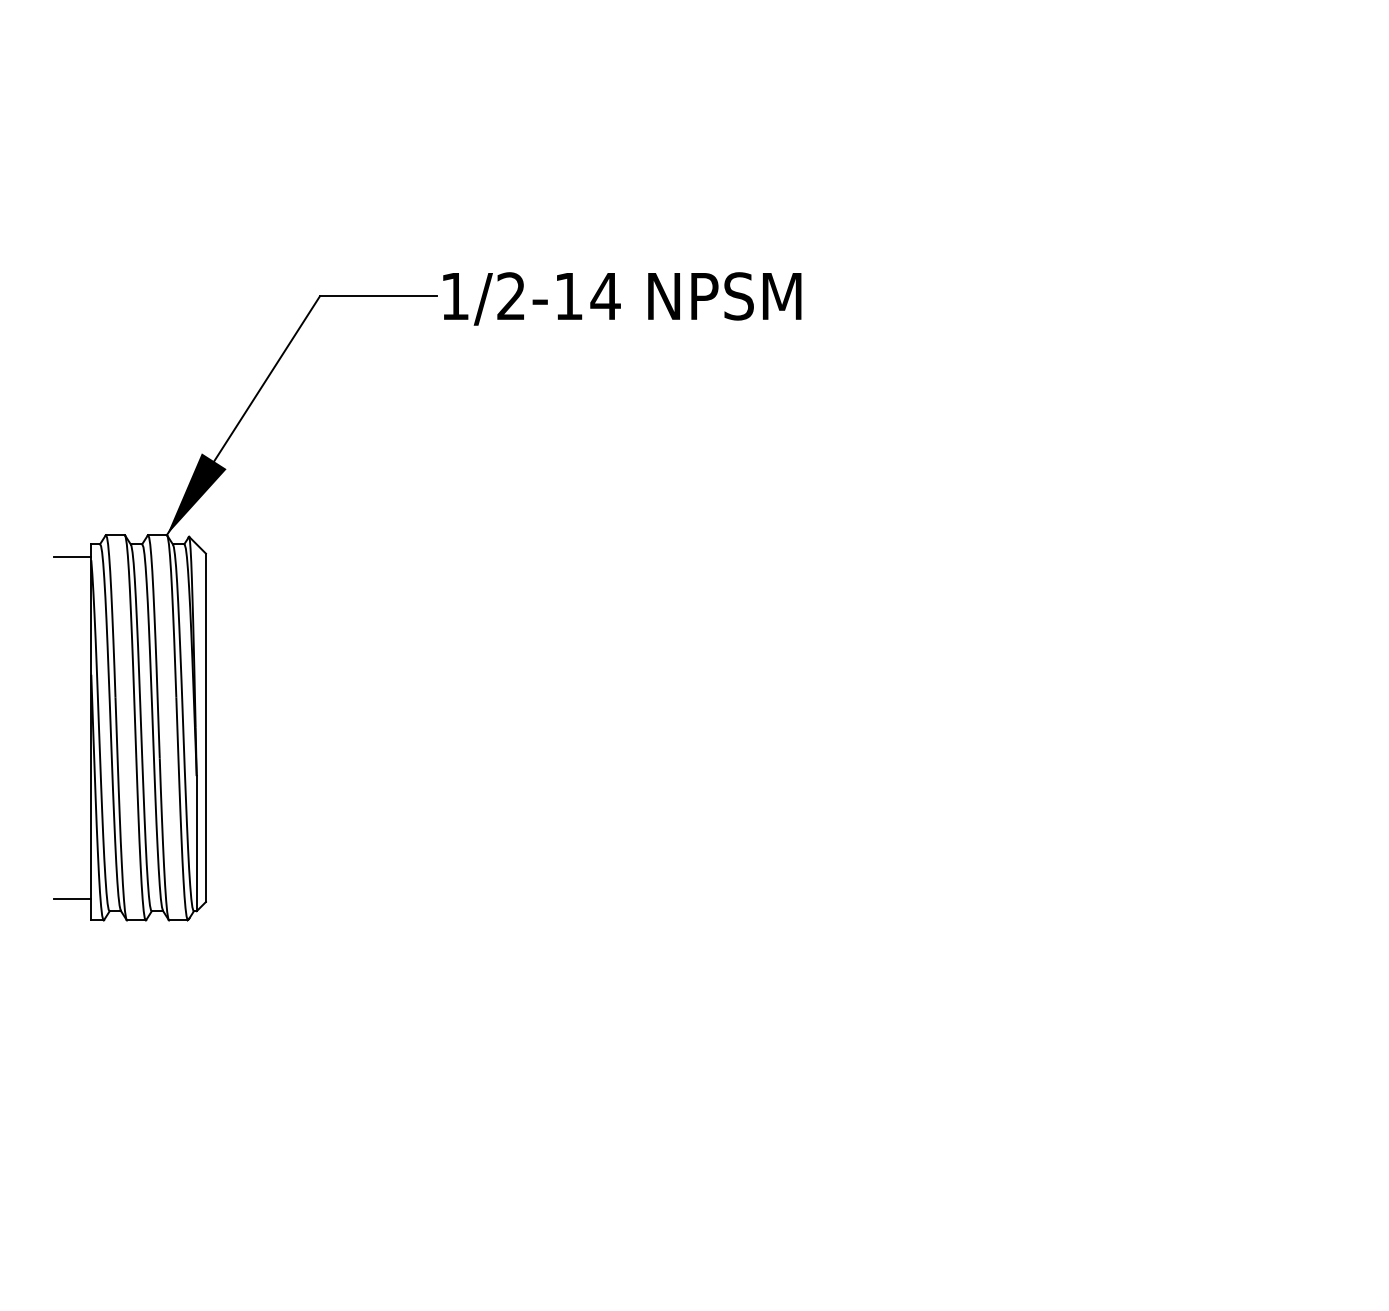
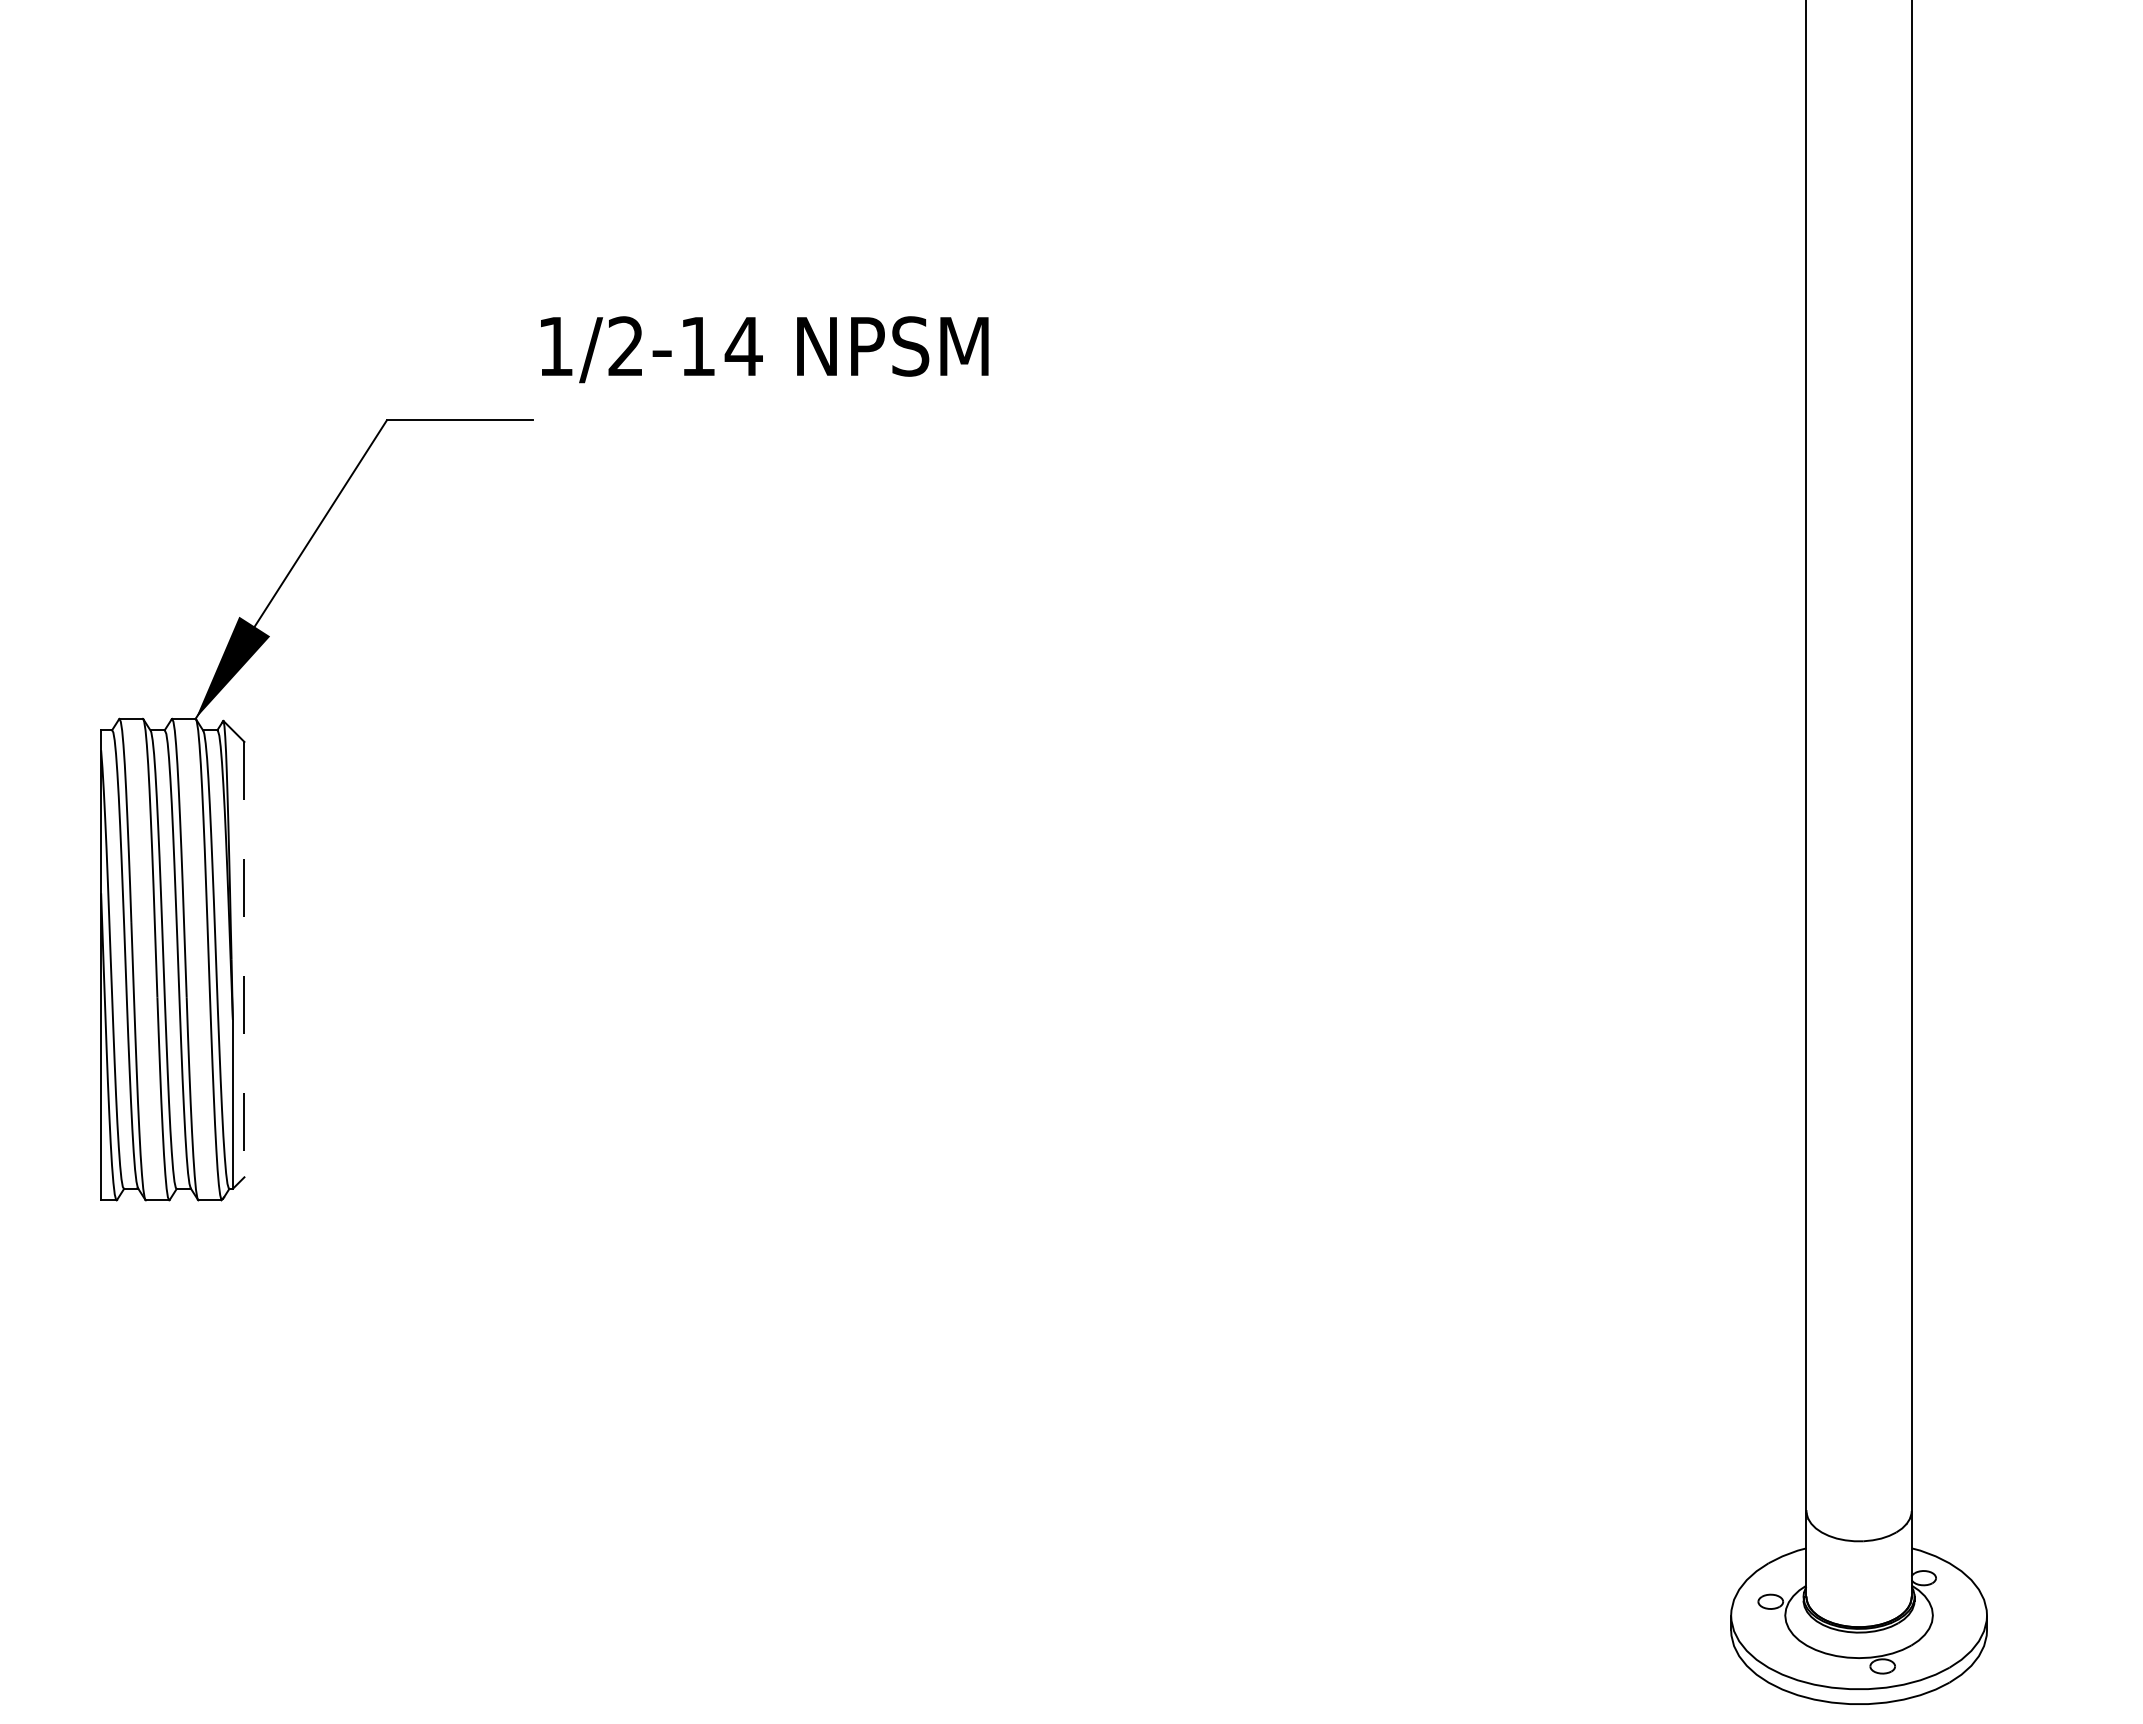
text: (622, 298) -> (764, 349), moved
line: (72, 557) -> (77, 746), removed
line: (206, 727) -> (244, 959), solid -> dashed
line: (72, 898) -> (77, 1173), removed

